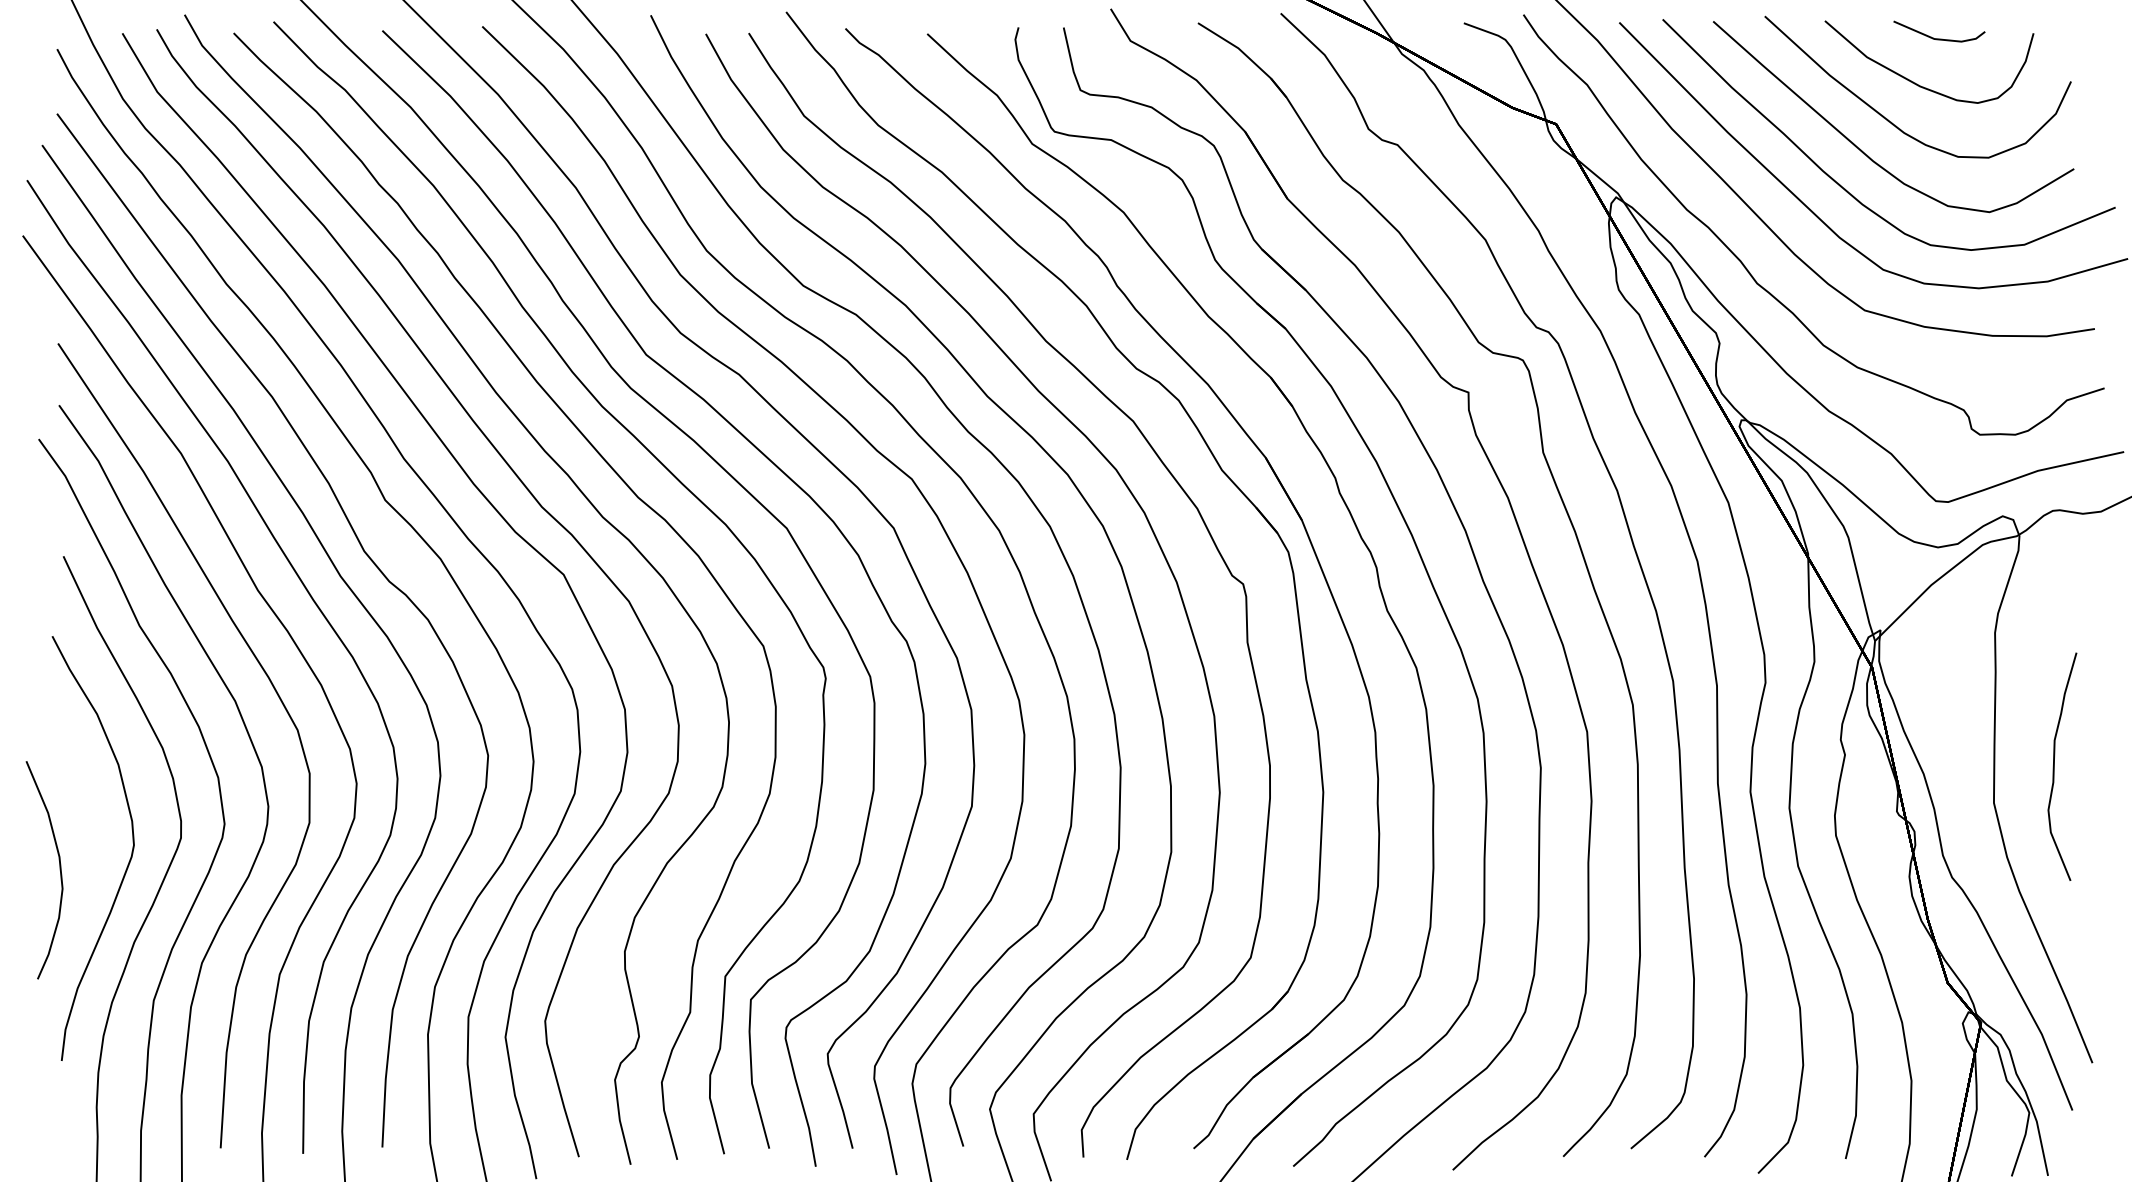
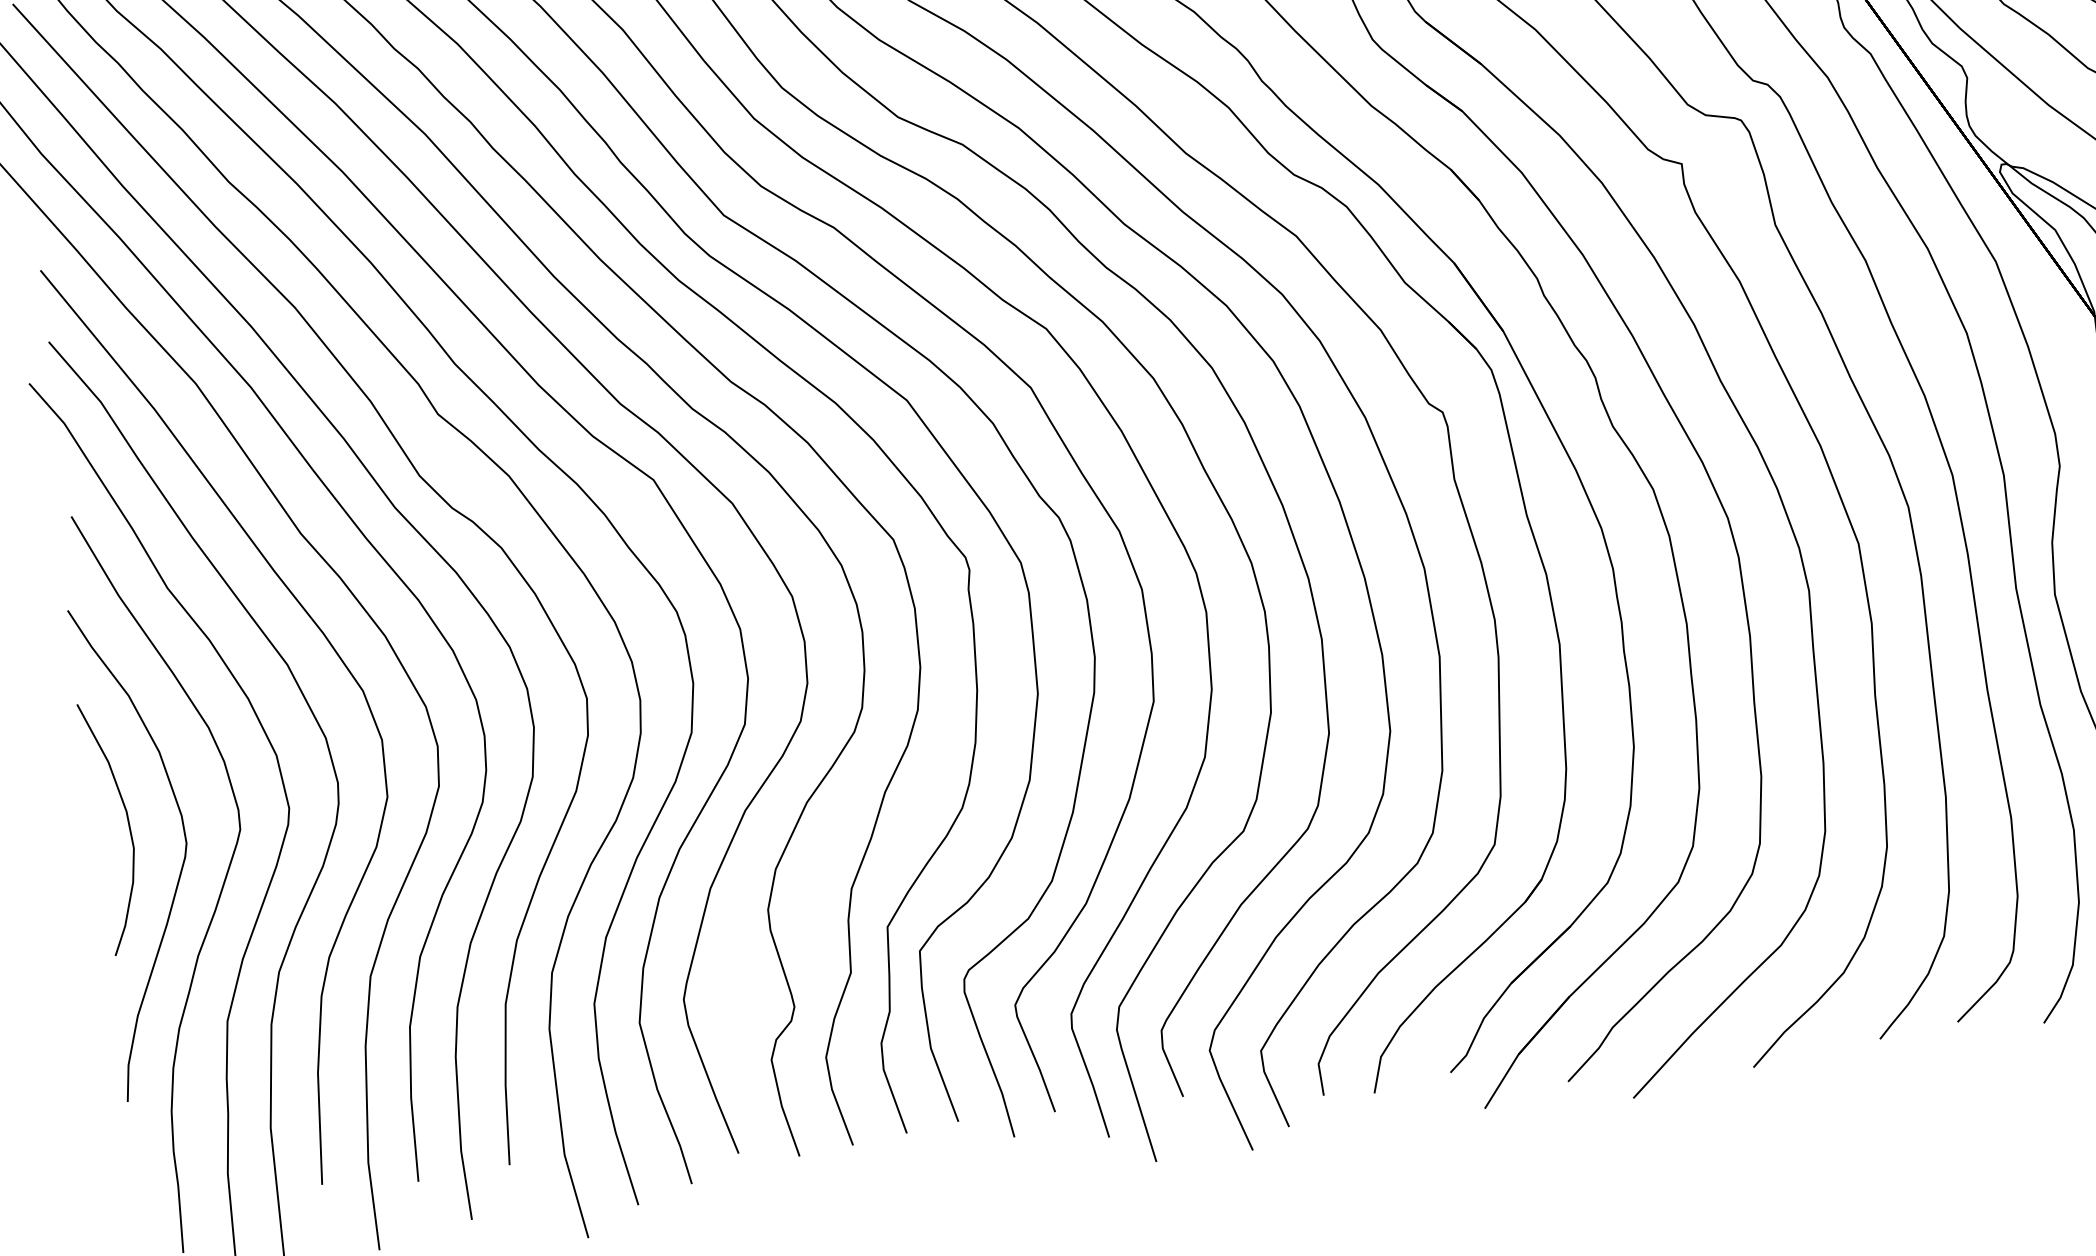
part: (59, 870) -> (128, 827), moved

